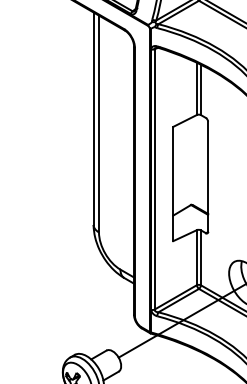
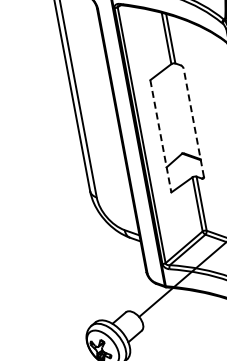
line: (208, 176) -> (194, 122), solid -> dashed
line: (173, 184) -> (161, 136), solid -> dashed

